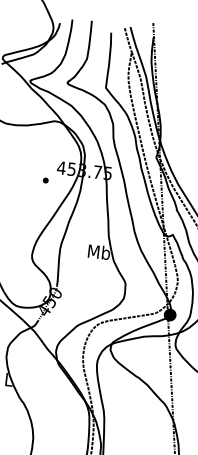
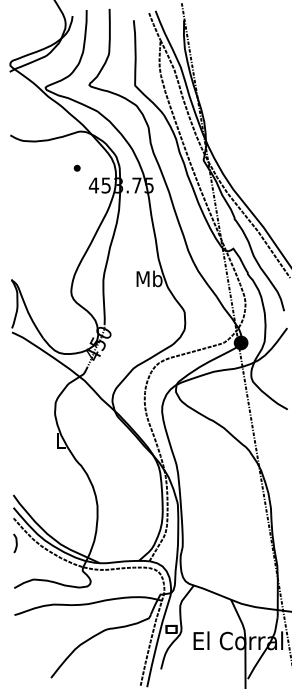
part: (45, 179) -> (76, 167), moved

